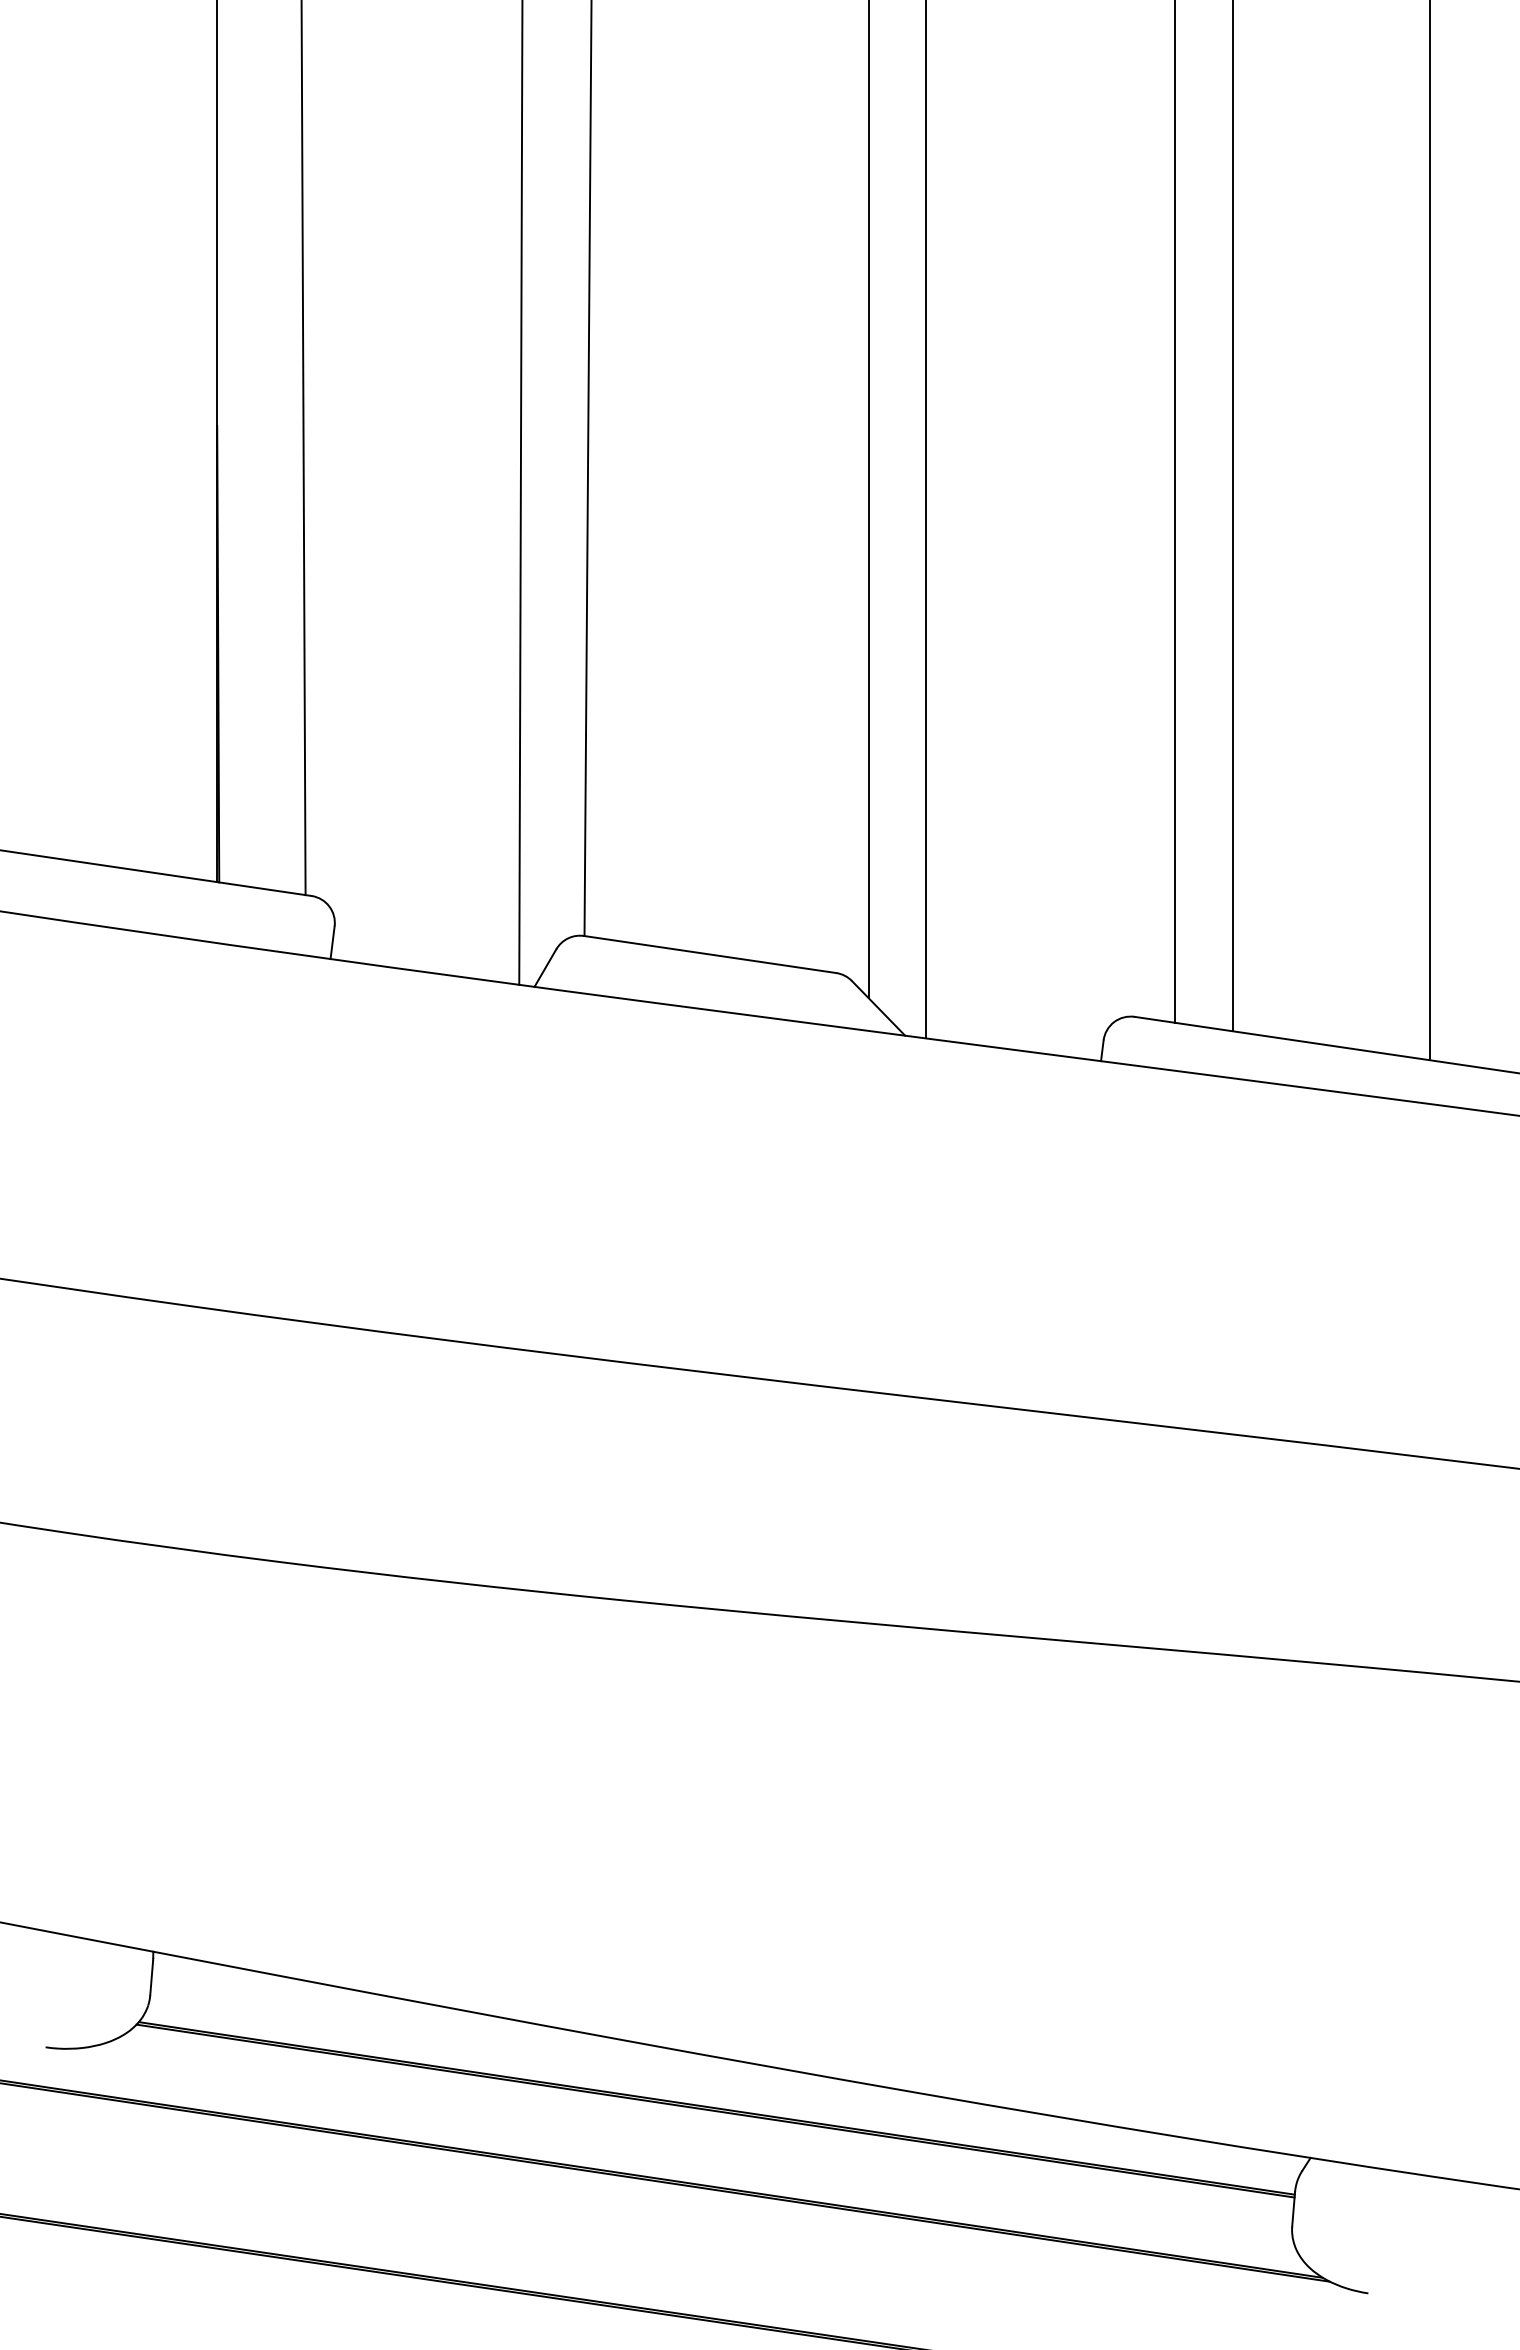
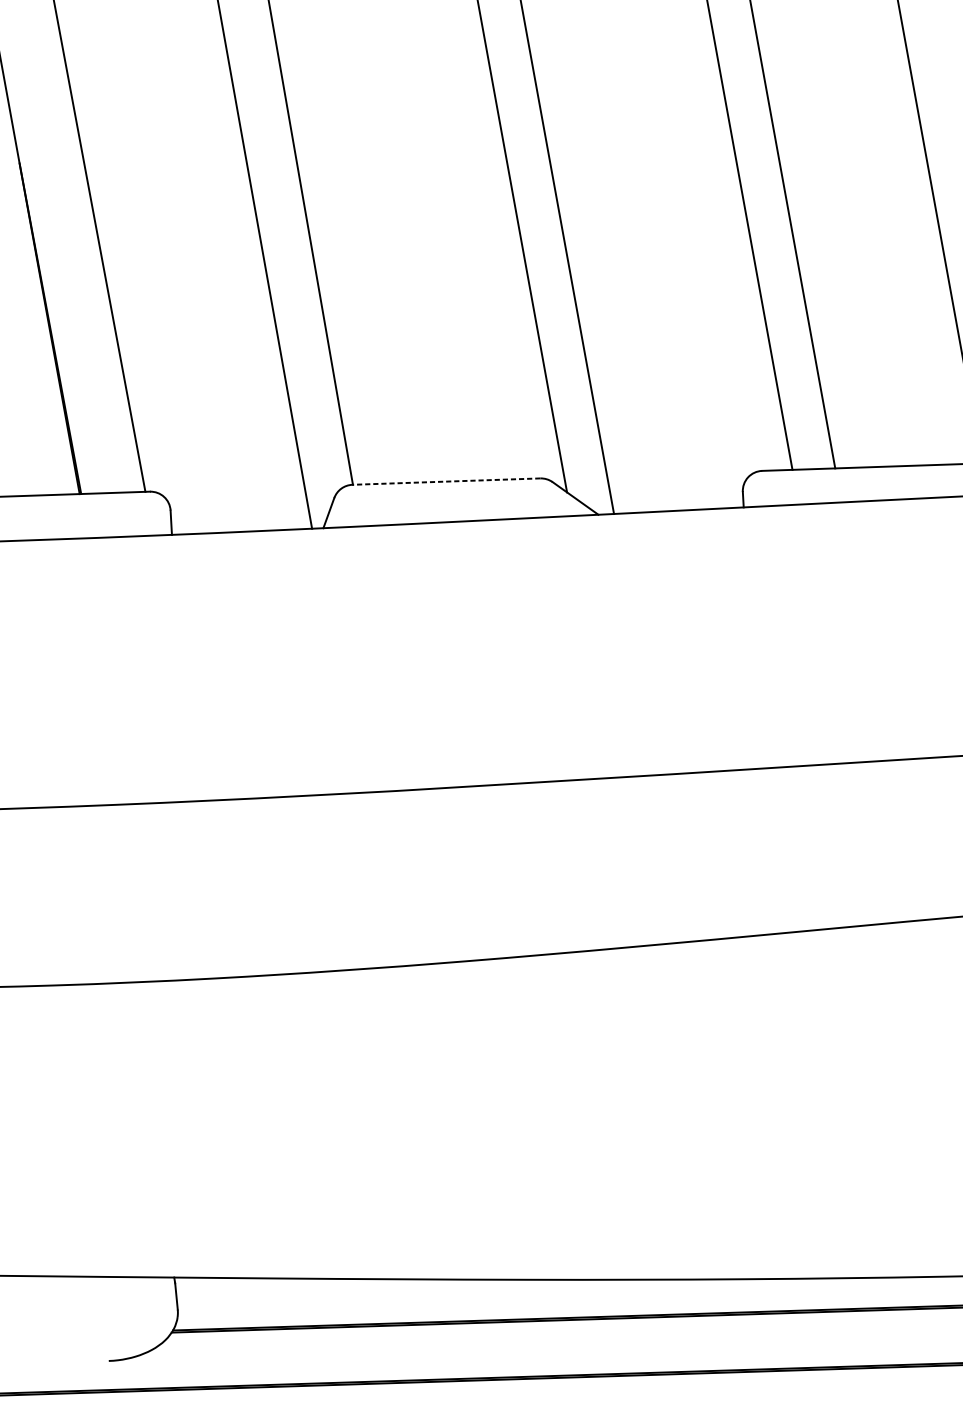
line: (710, 954) -> (446, 481), solid -> dashed

